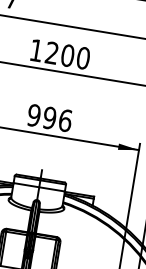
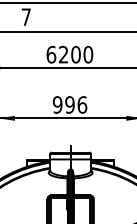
text: (36, 50) -> (51, 54), 1200 -> 6200

